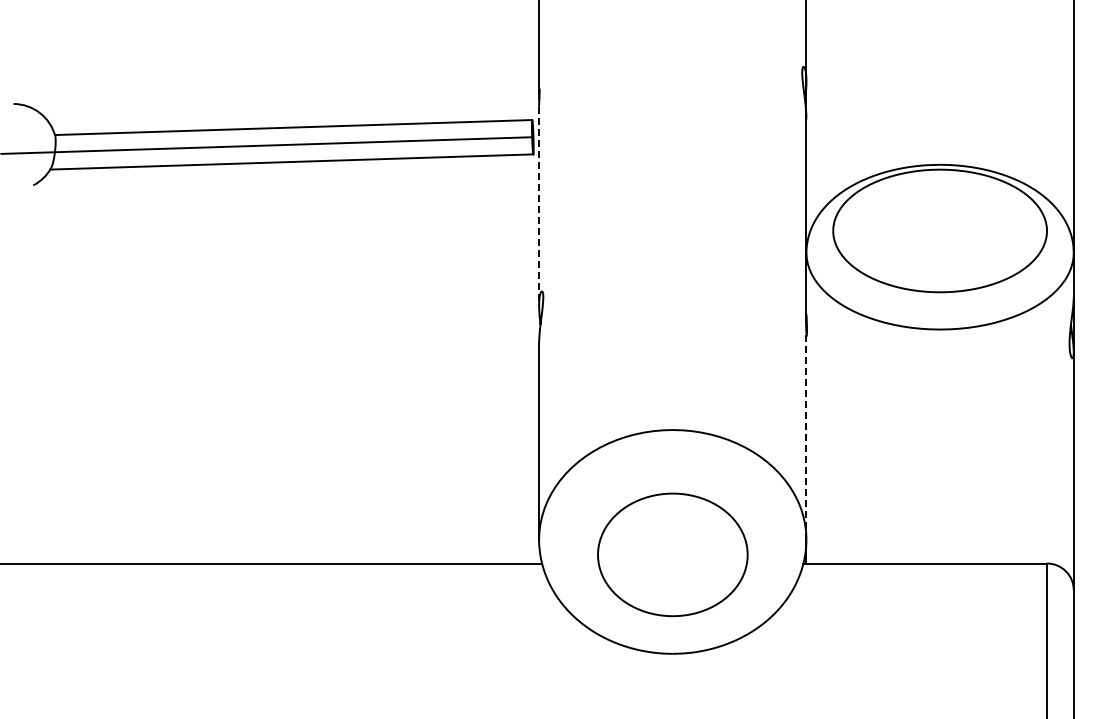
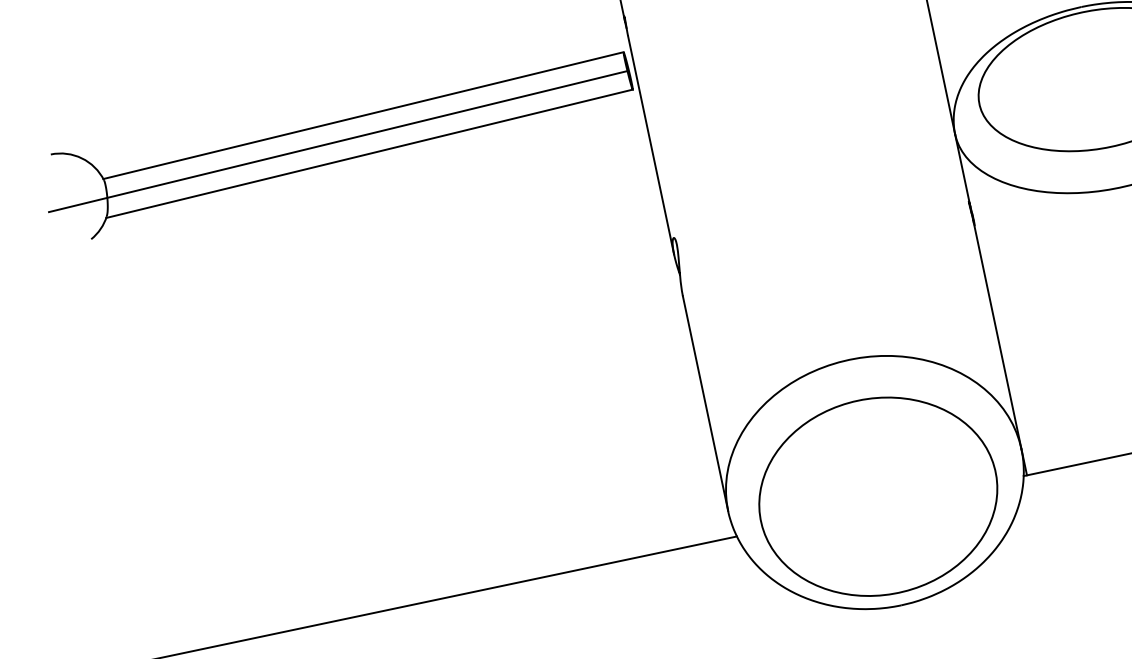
line: (539, 206) -> (651, 145), dashed -> solid
line: (806, 434) -> (997, 333), dashed -> solid
part: (672, 554) -> (877, 496), size x1.43

